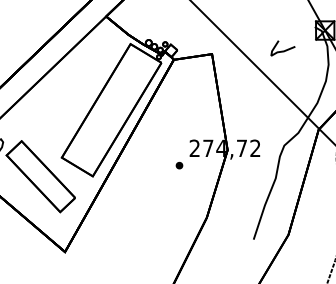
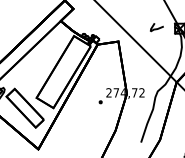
curve: (281, 50) -> (156, 28), moved

